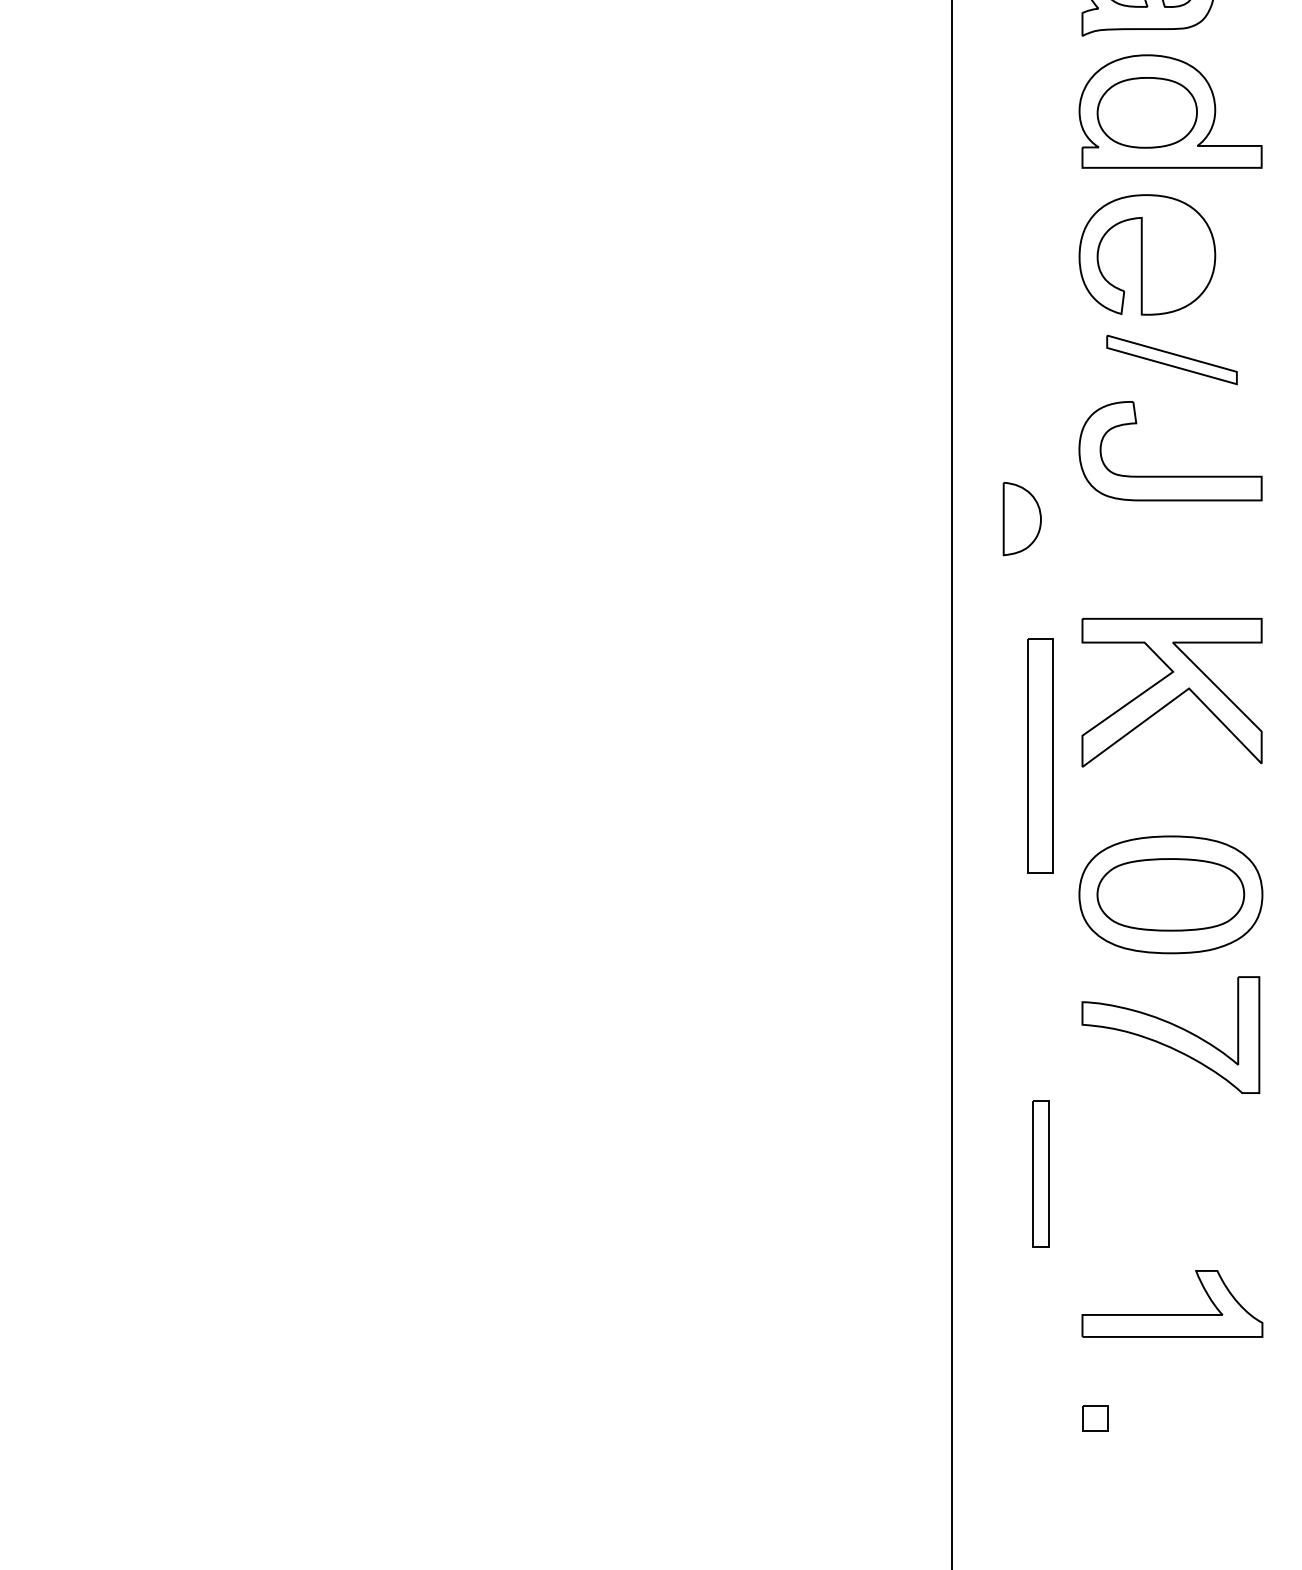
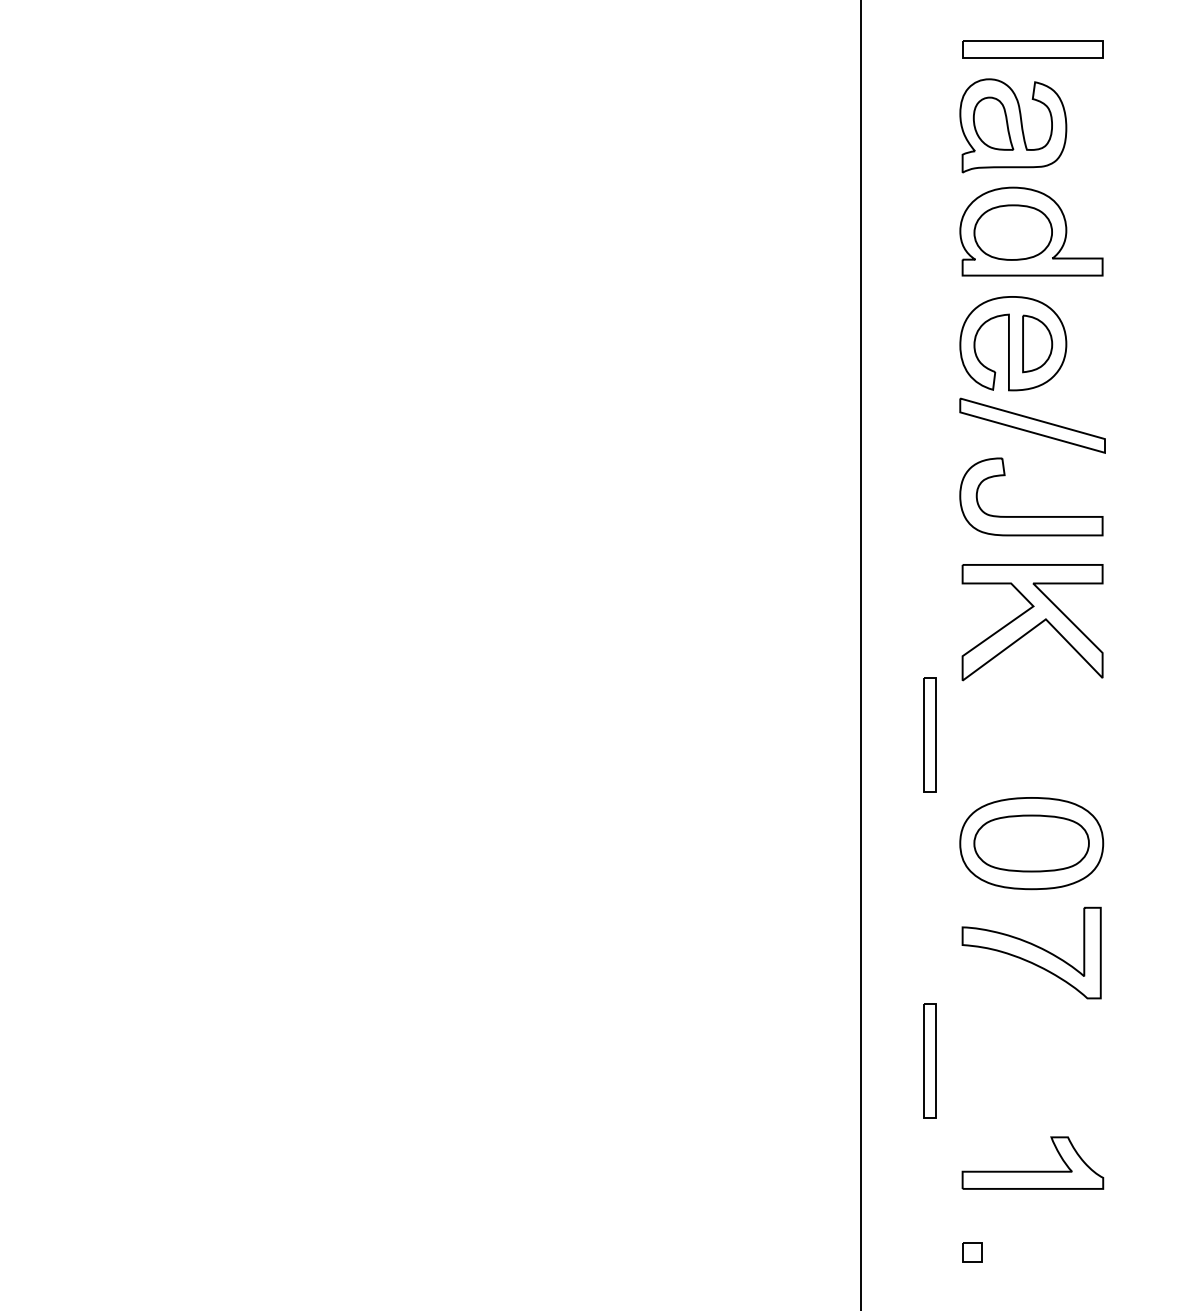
part: (1171, 359) -> (1032, 425), size x1.43
part: (1022, 518) -> (1037, 343), moved
part: (1171, 692) -> (1032, 622), moved
part: (1040, 755) -> (929, 734), size x0.62

